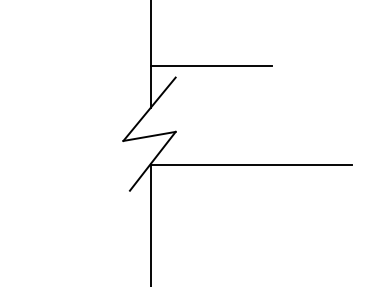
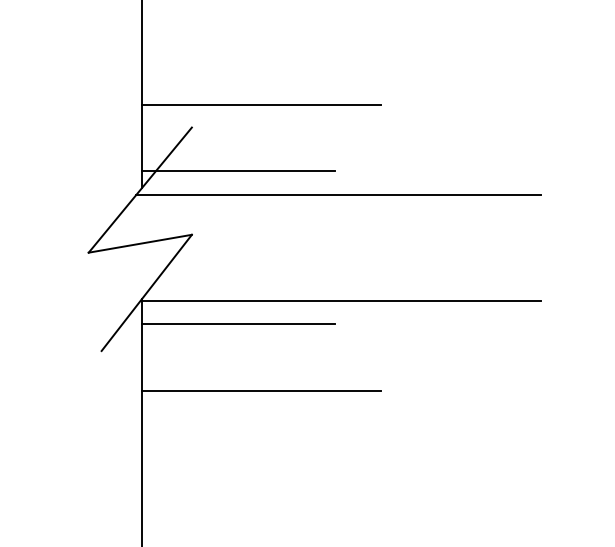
line: (199, 99) -> (238, 170), added
line: (249, 111) -> (337, 194), added
line: (199, 177) -> (238, 324), added
line: (210, 210) -> (260, 390), added

